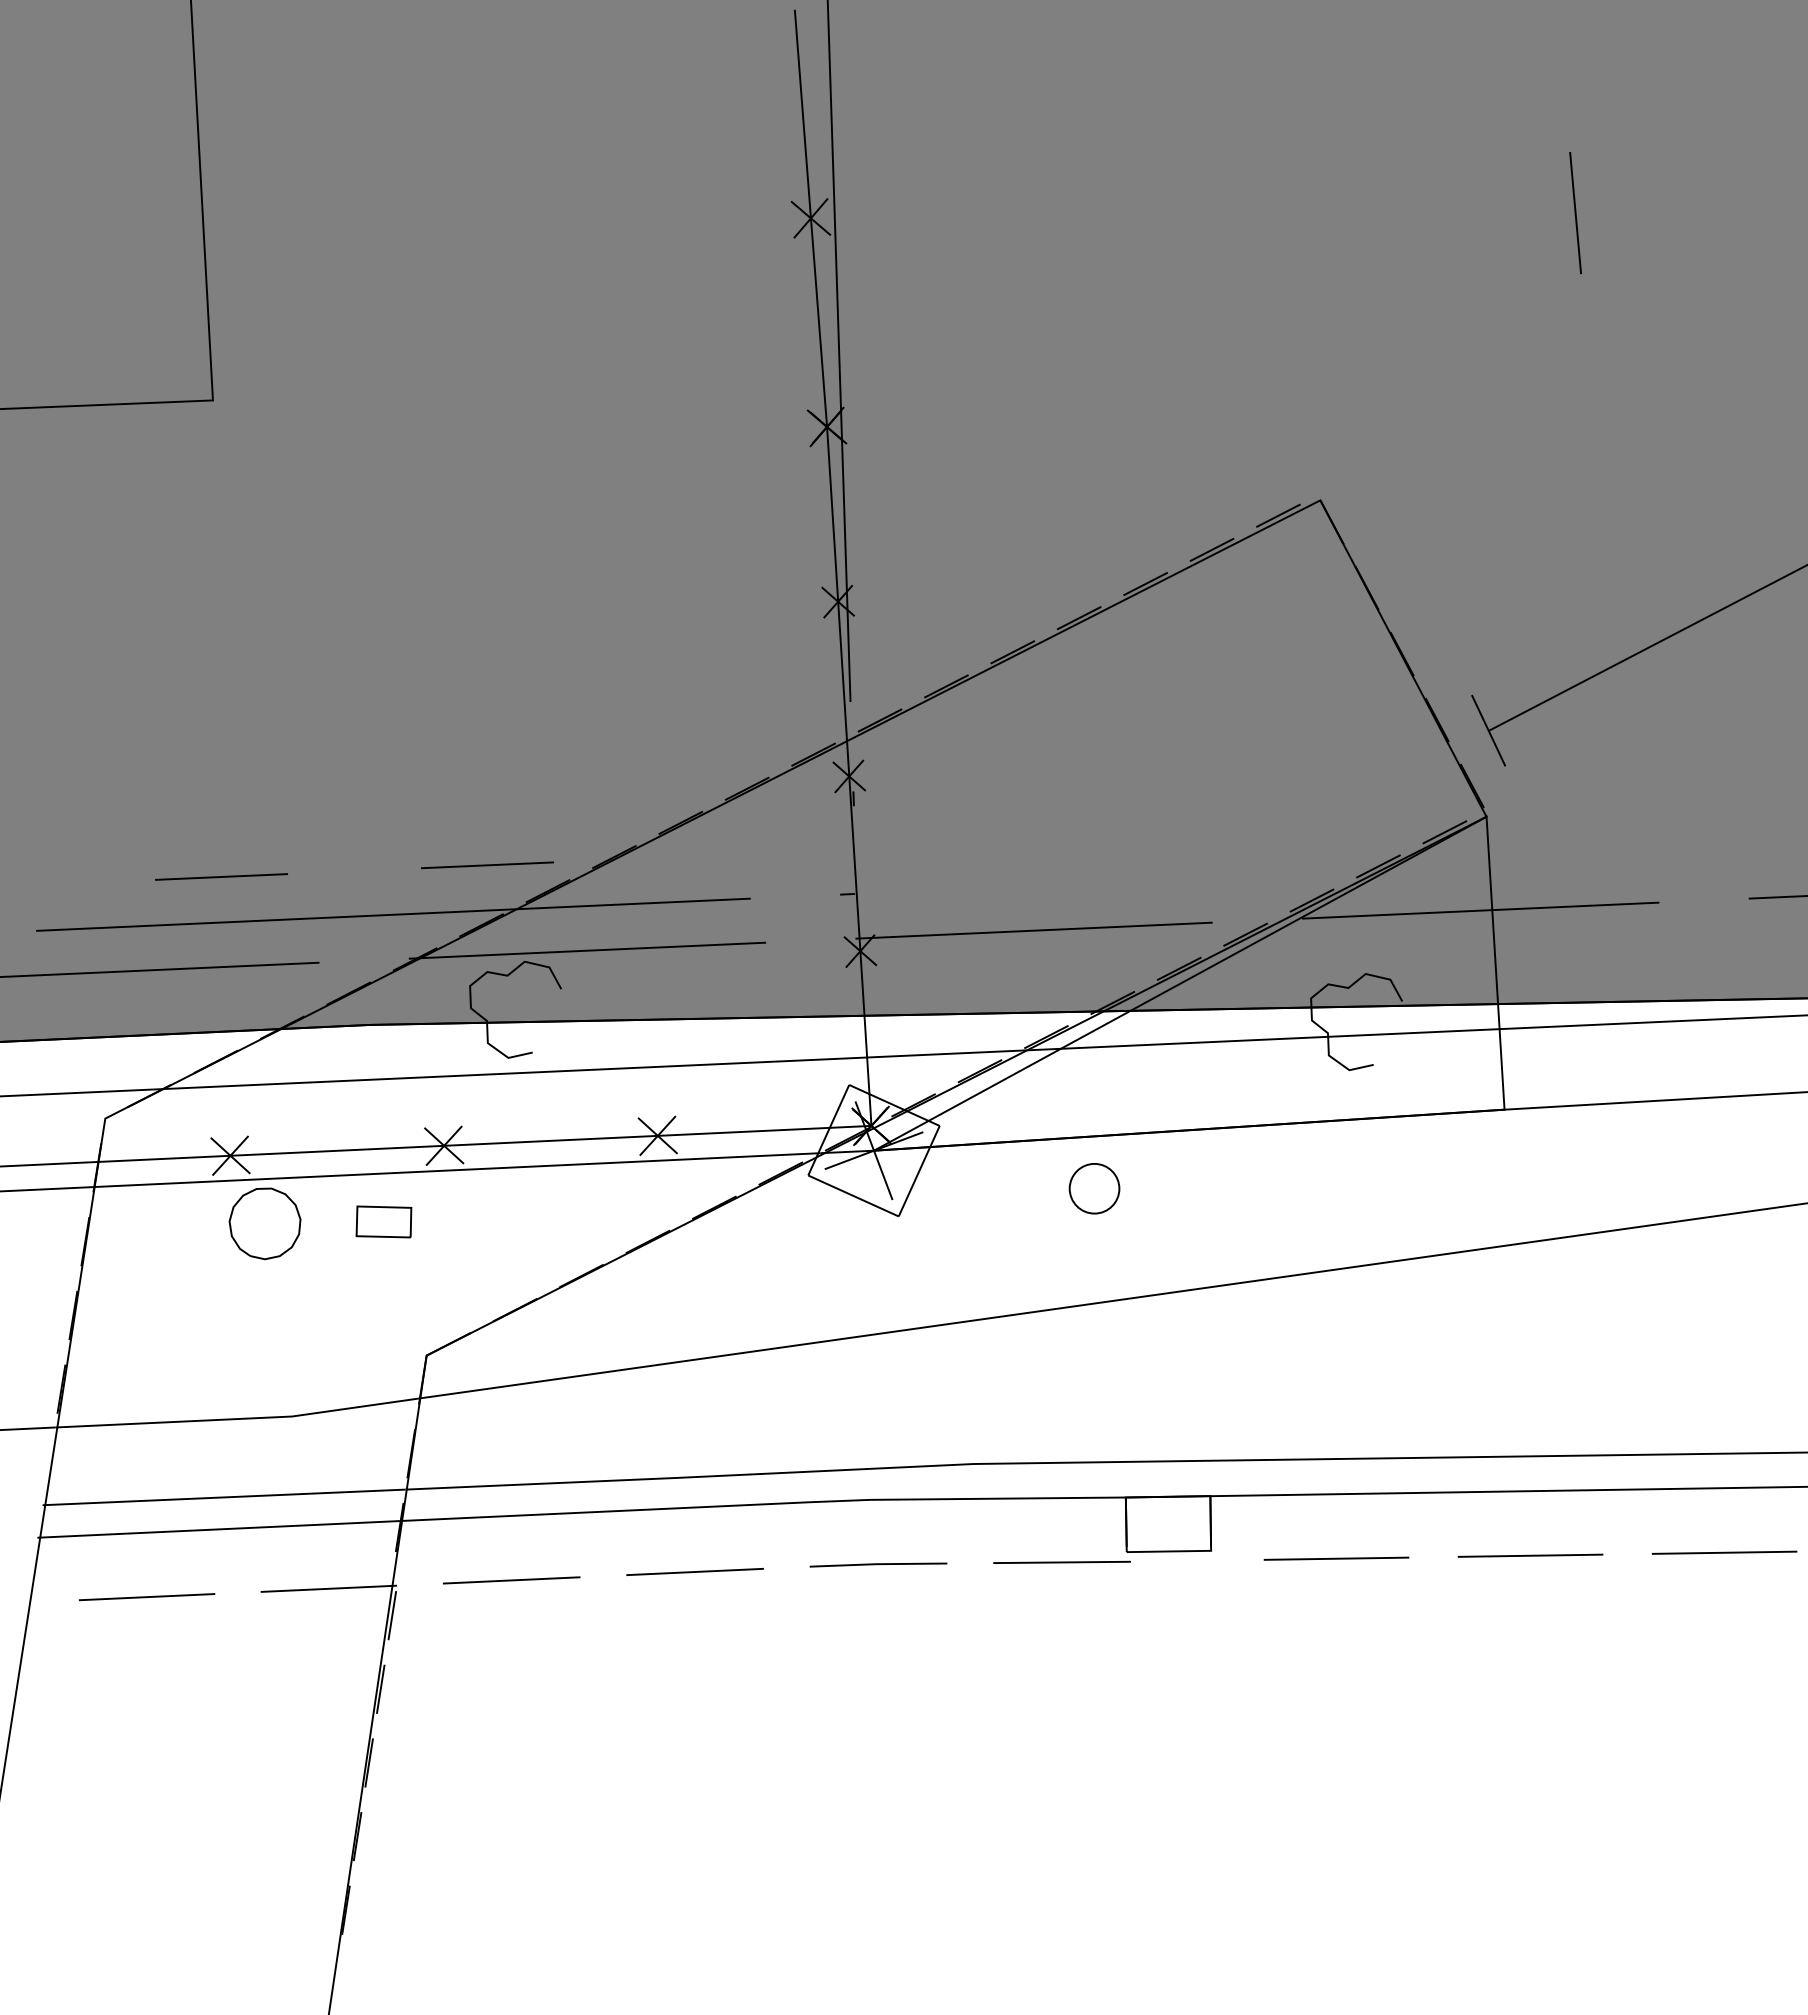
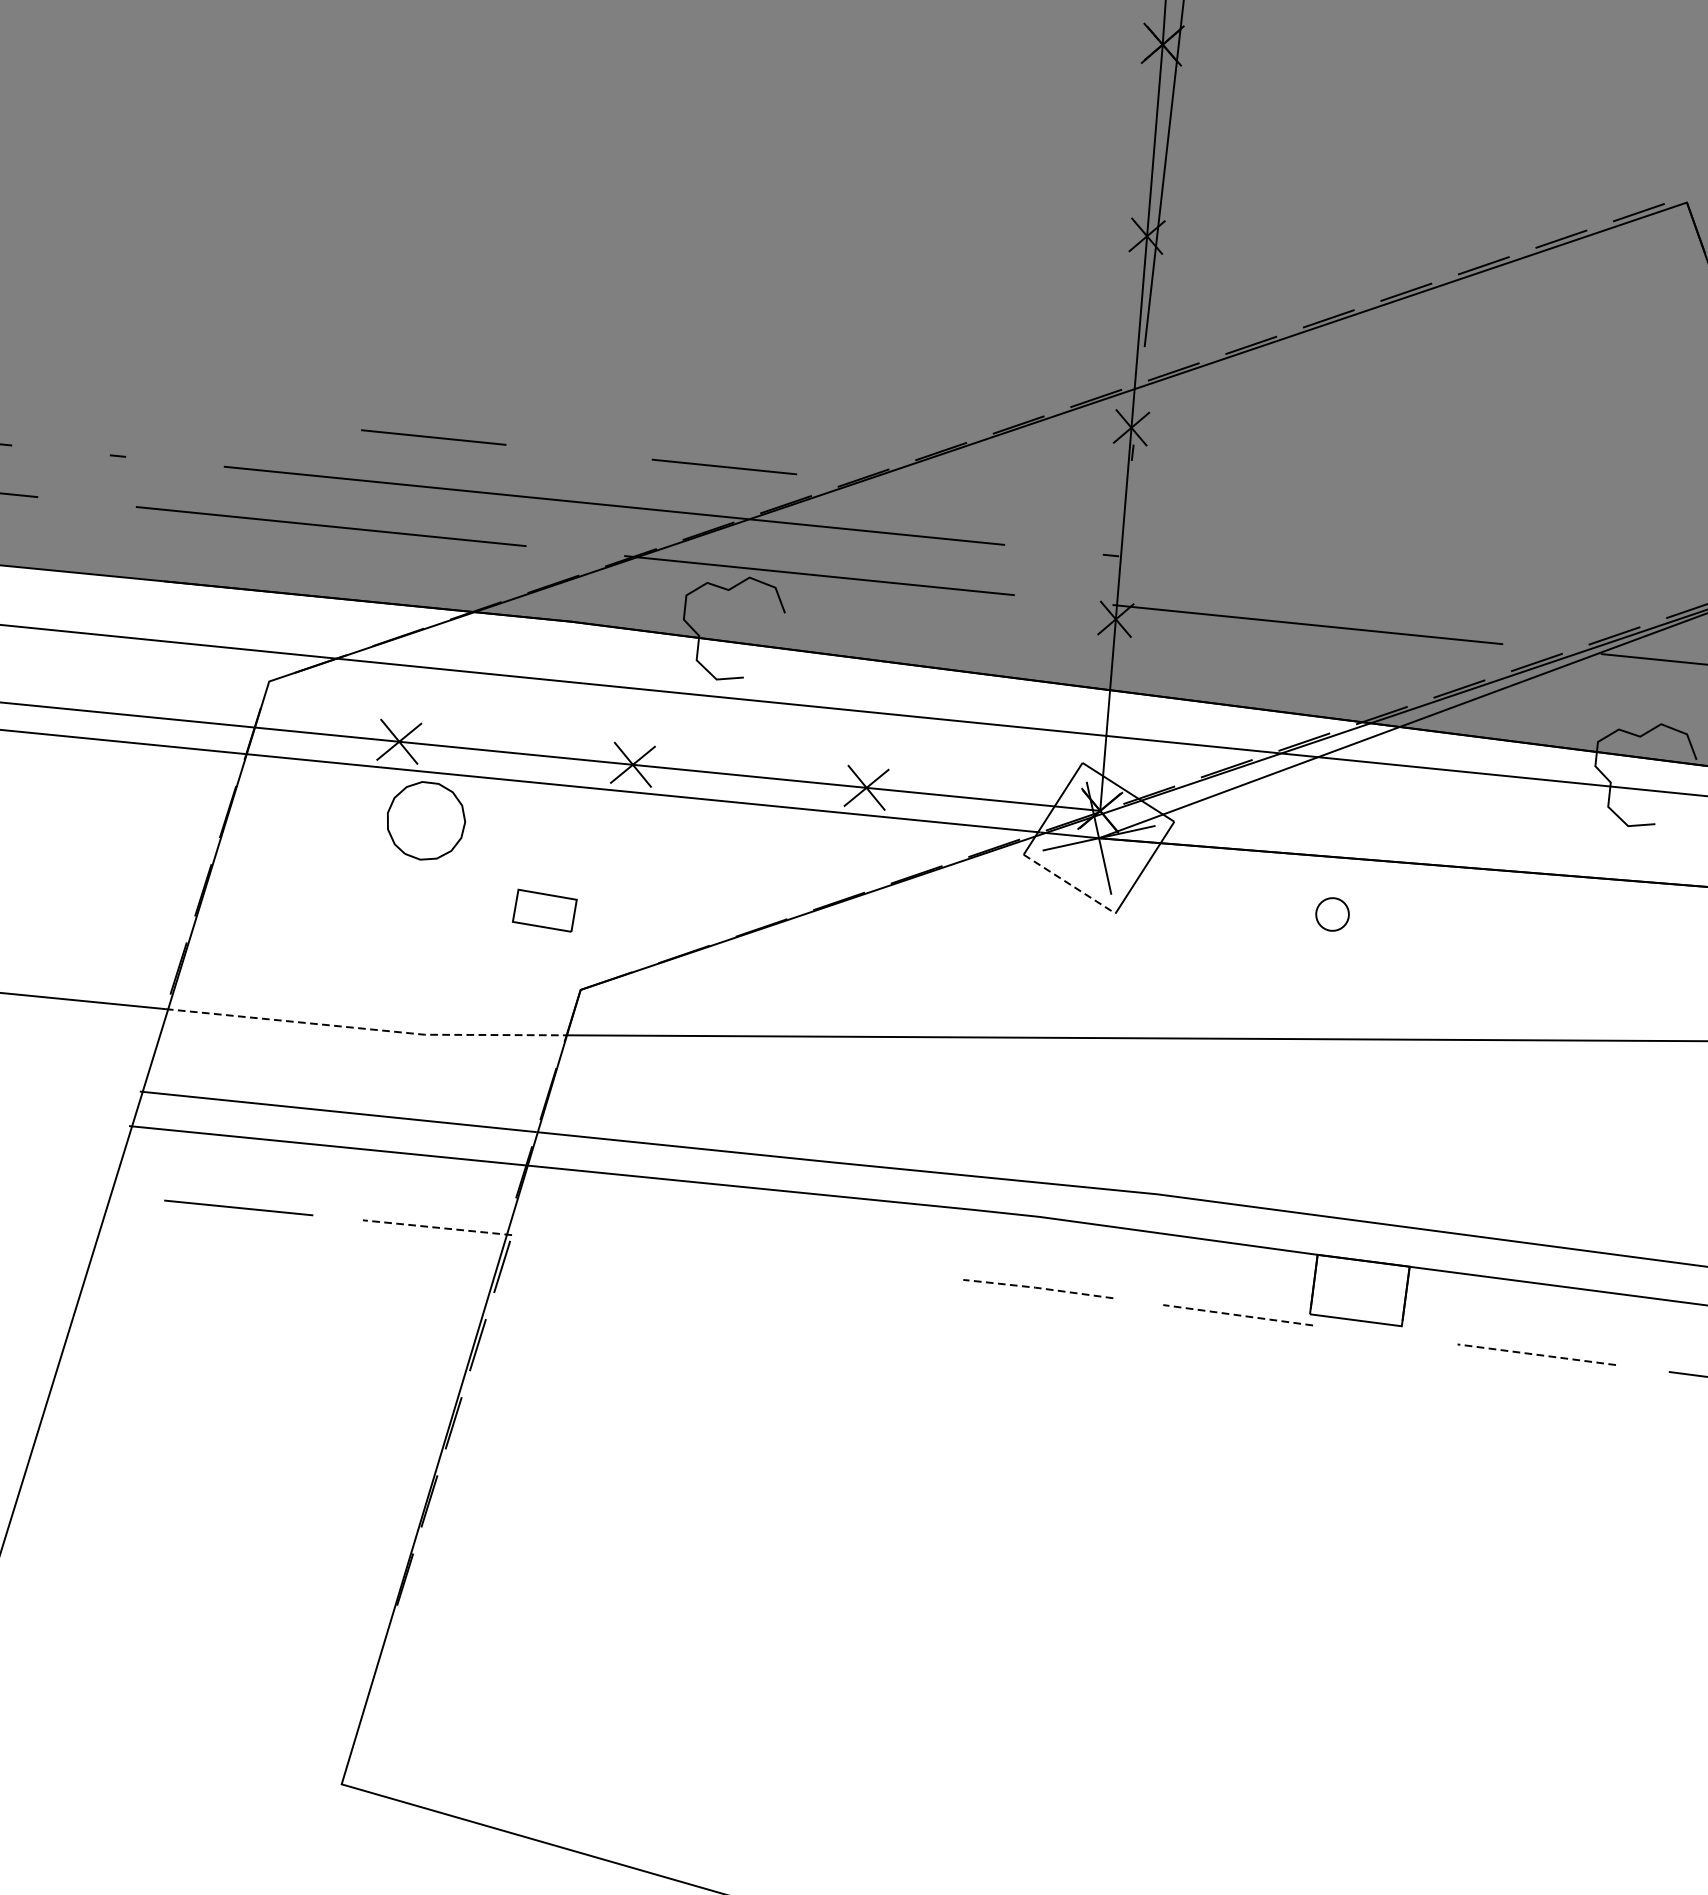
circle: (1094, 1188) -> (1332, 914), size x0.6
line: (853, 1195) -> (1069, 883), solid -> dashed
part: (383, 1221) -> (544, 910), moved
line: (239, 1418) -> (367, 1028), solid -> dashed
line: (1336, 1558) -> (1536, 1354), solid -> dashed
line: (1062, 1562) -> (1238, 1315), solid -> dashed
line: (876, 1564) -> (1036, 1288), solid -> dashed
line: (694, 1571) -> (837, 1266), removed
line: (511, 1580) -> (637, 1247), removed
line: (328, 1588) -> (437, 1227), solid -> dashed

